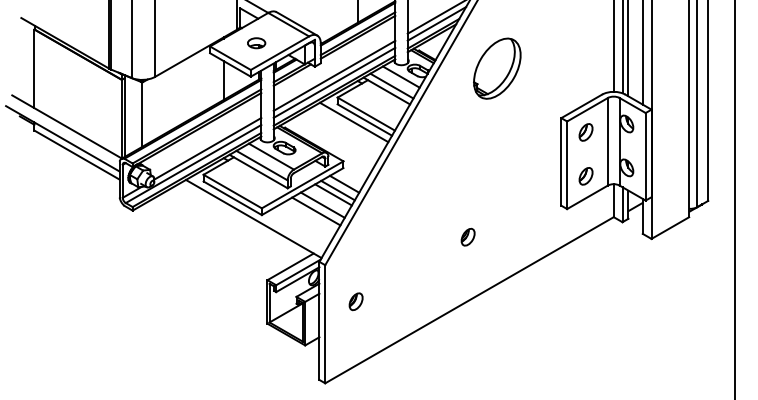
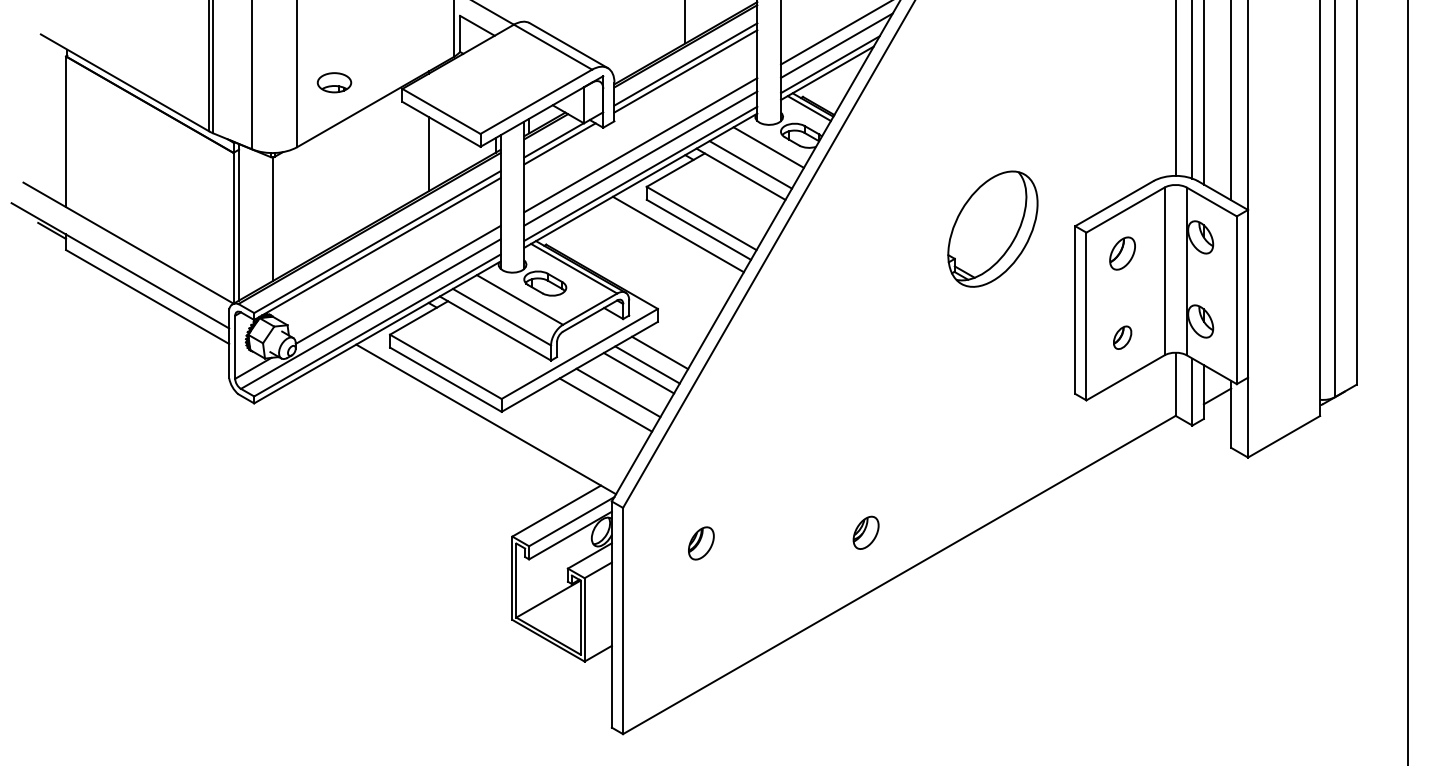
part: (256, 43) -> (334, 83), moved
part: (497, 68) -> (993, 228), moved
part: (585, 176) -> (1121, 337), size x0.7
part: (467, 236) -> (864, 531), moved
part: (355, 301) -> (700, 542), moved

